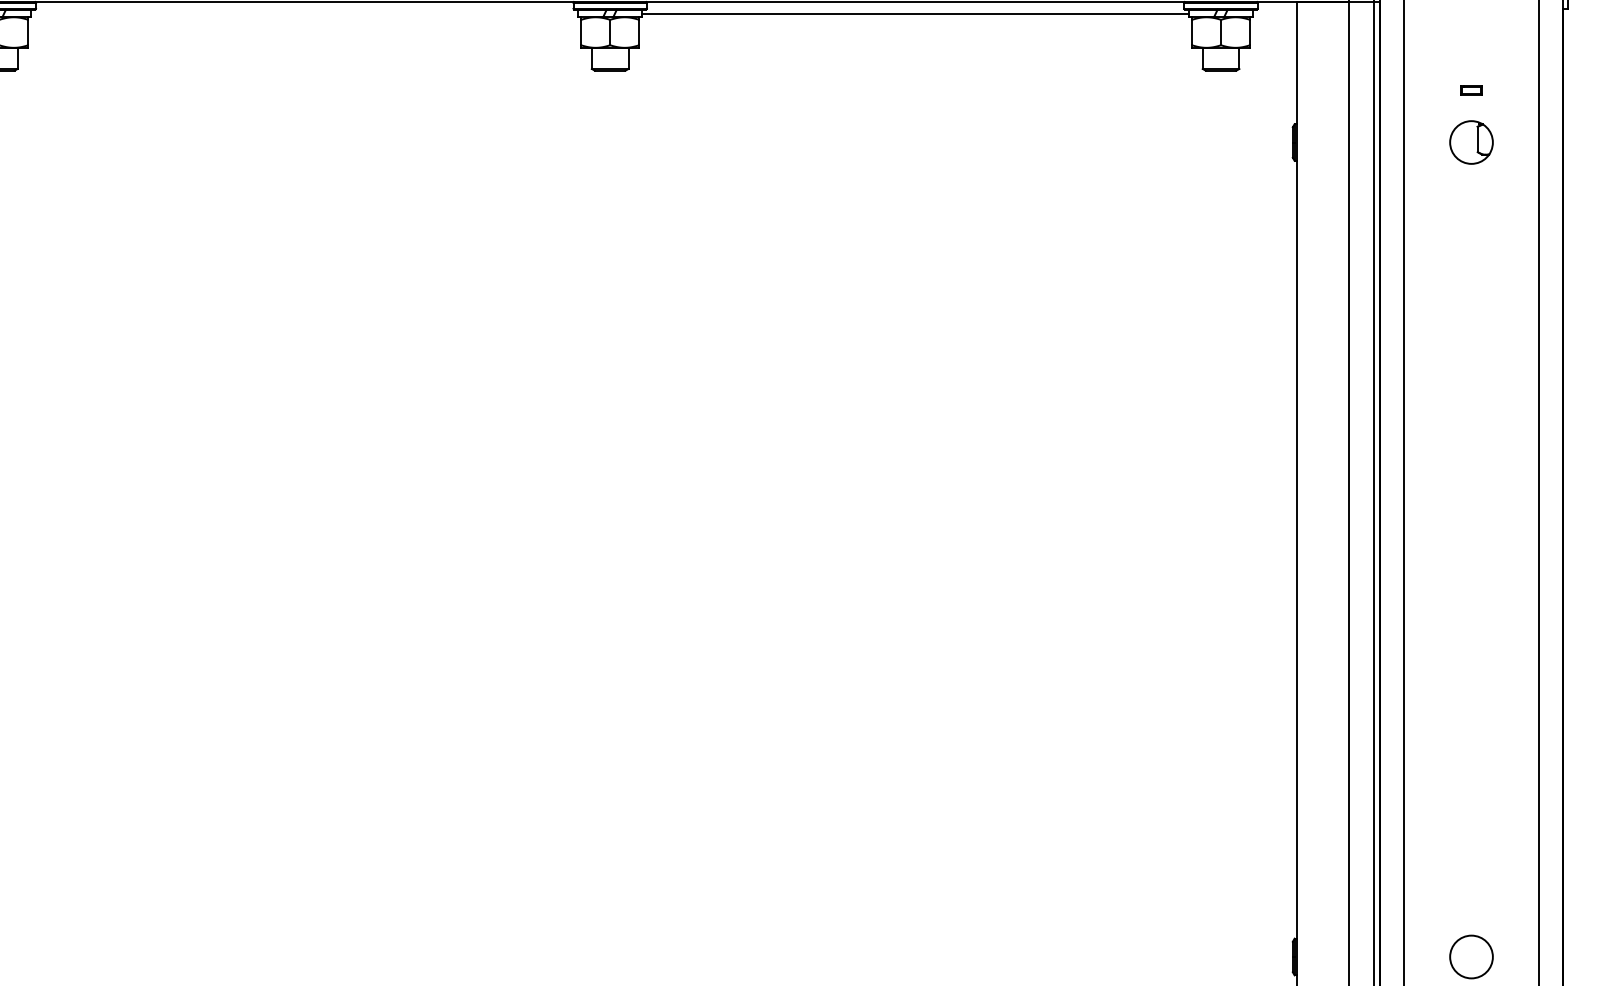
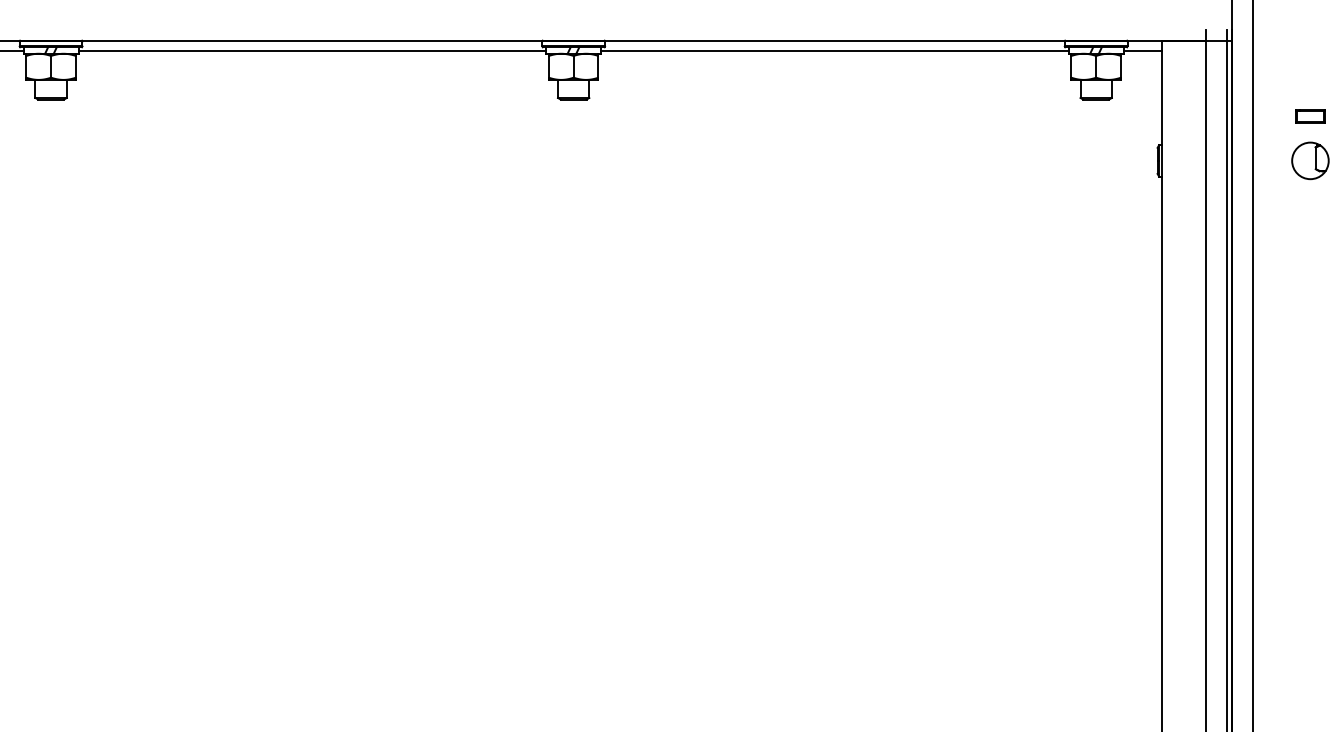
line: (304, 14) -> (312, 51), added
line: (1275, 14) -> (1142, 51), added
part: (1471, 90) -> (1310, 116), size x1.67

